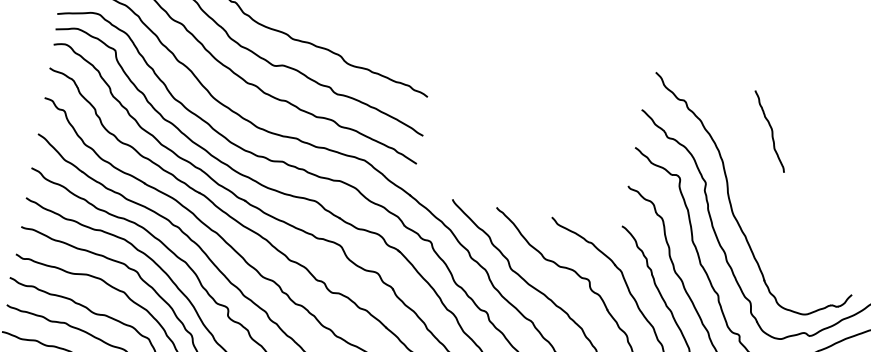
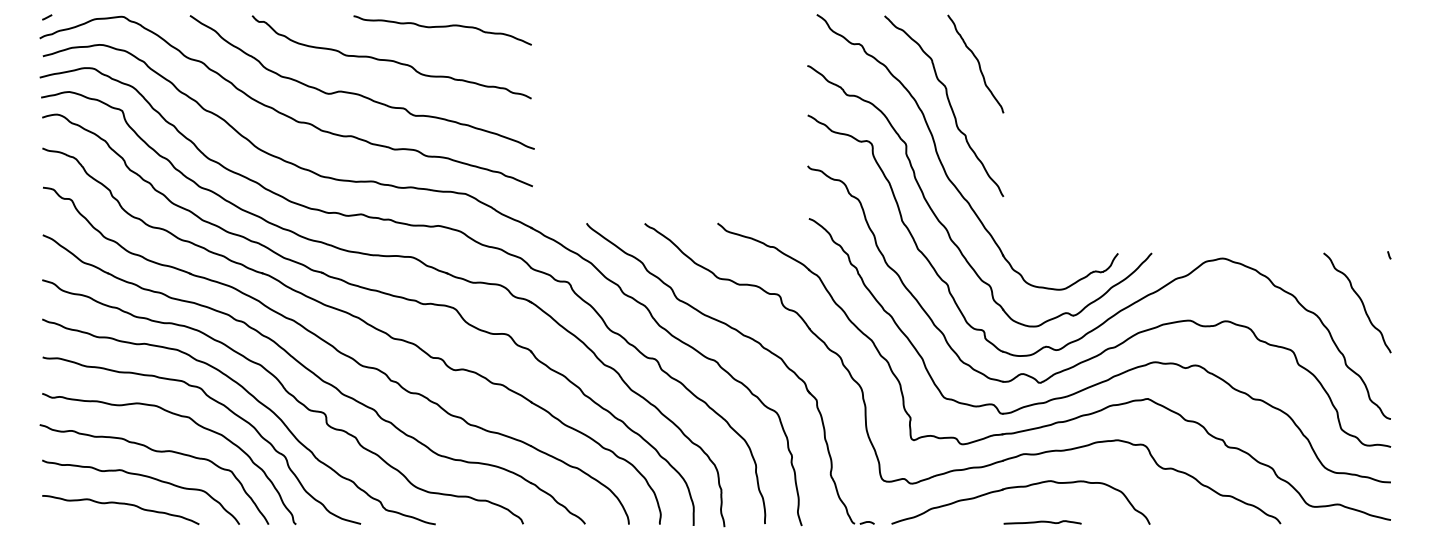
curve: (369, 30) -> (442, 27), added
curve: (743, 157) -> (948, 103), added

